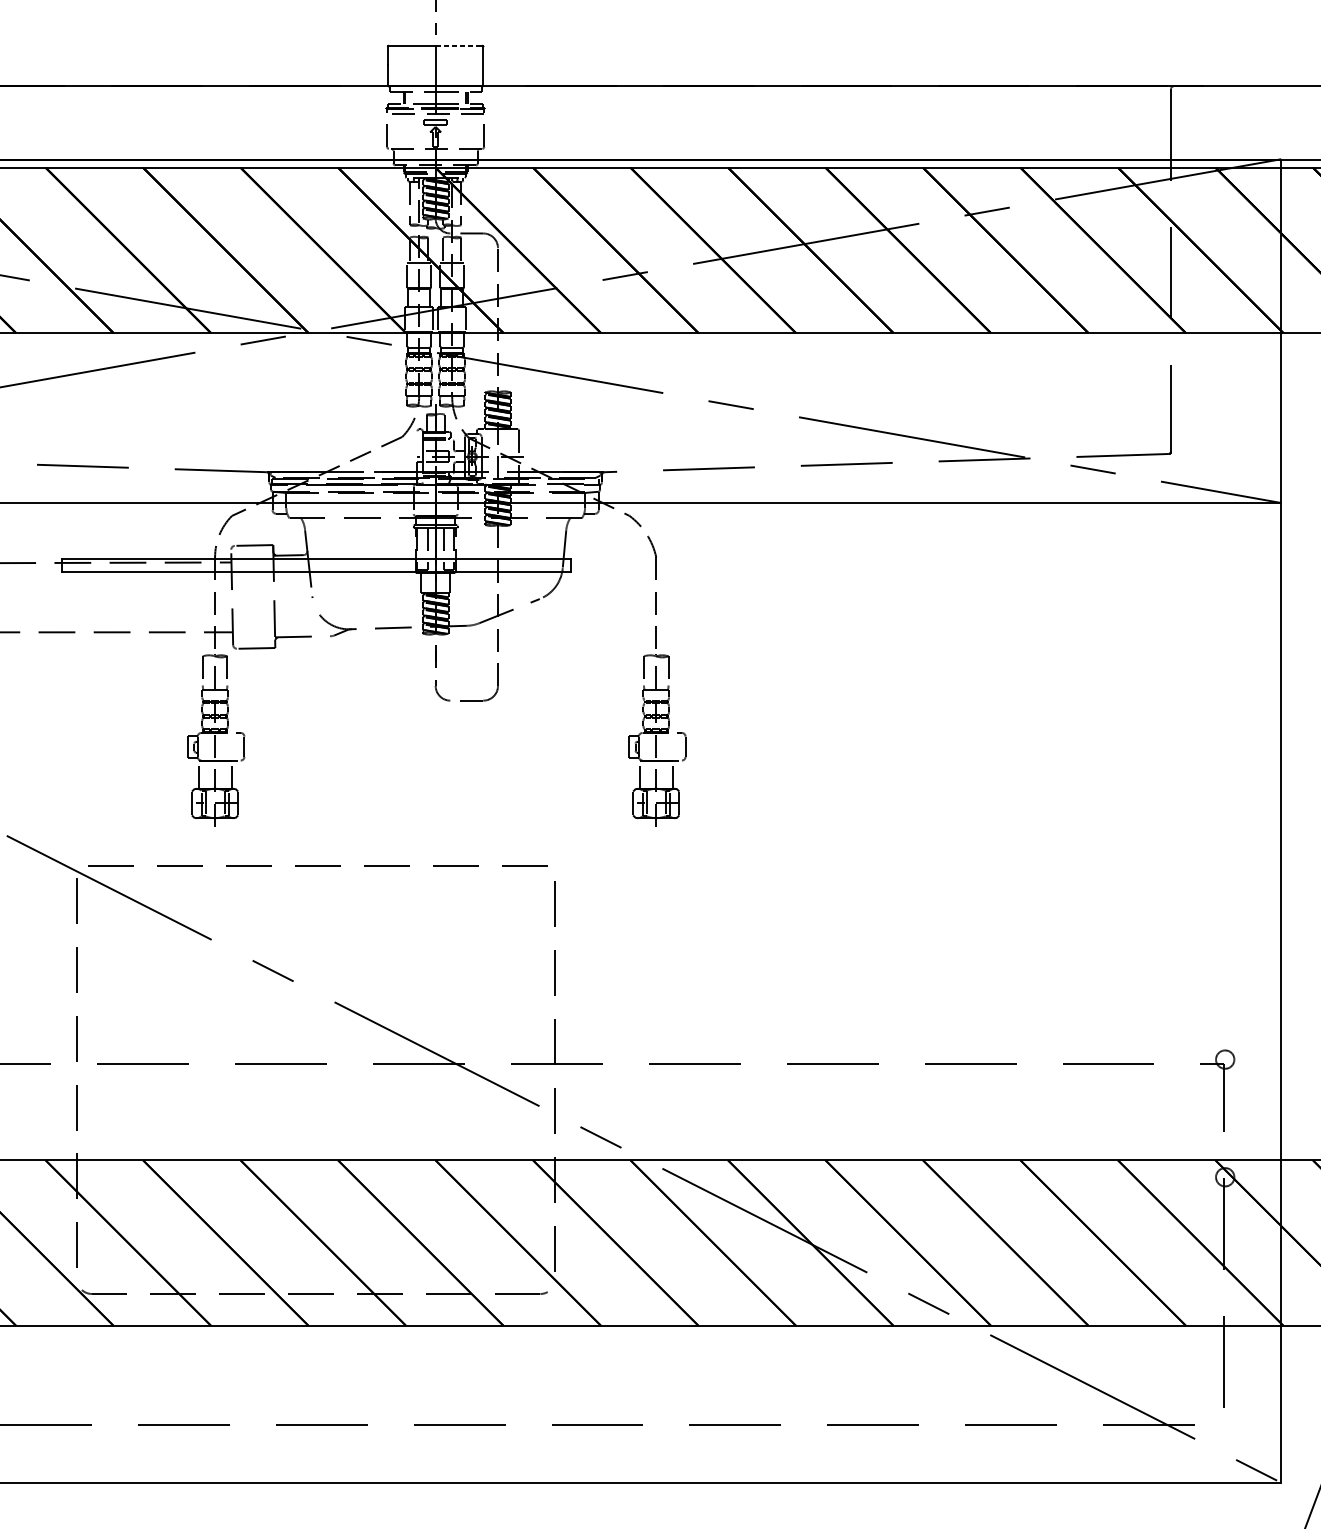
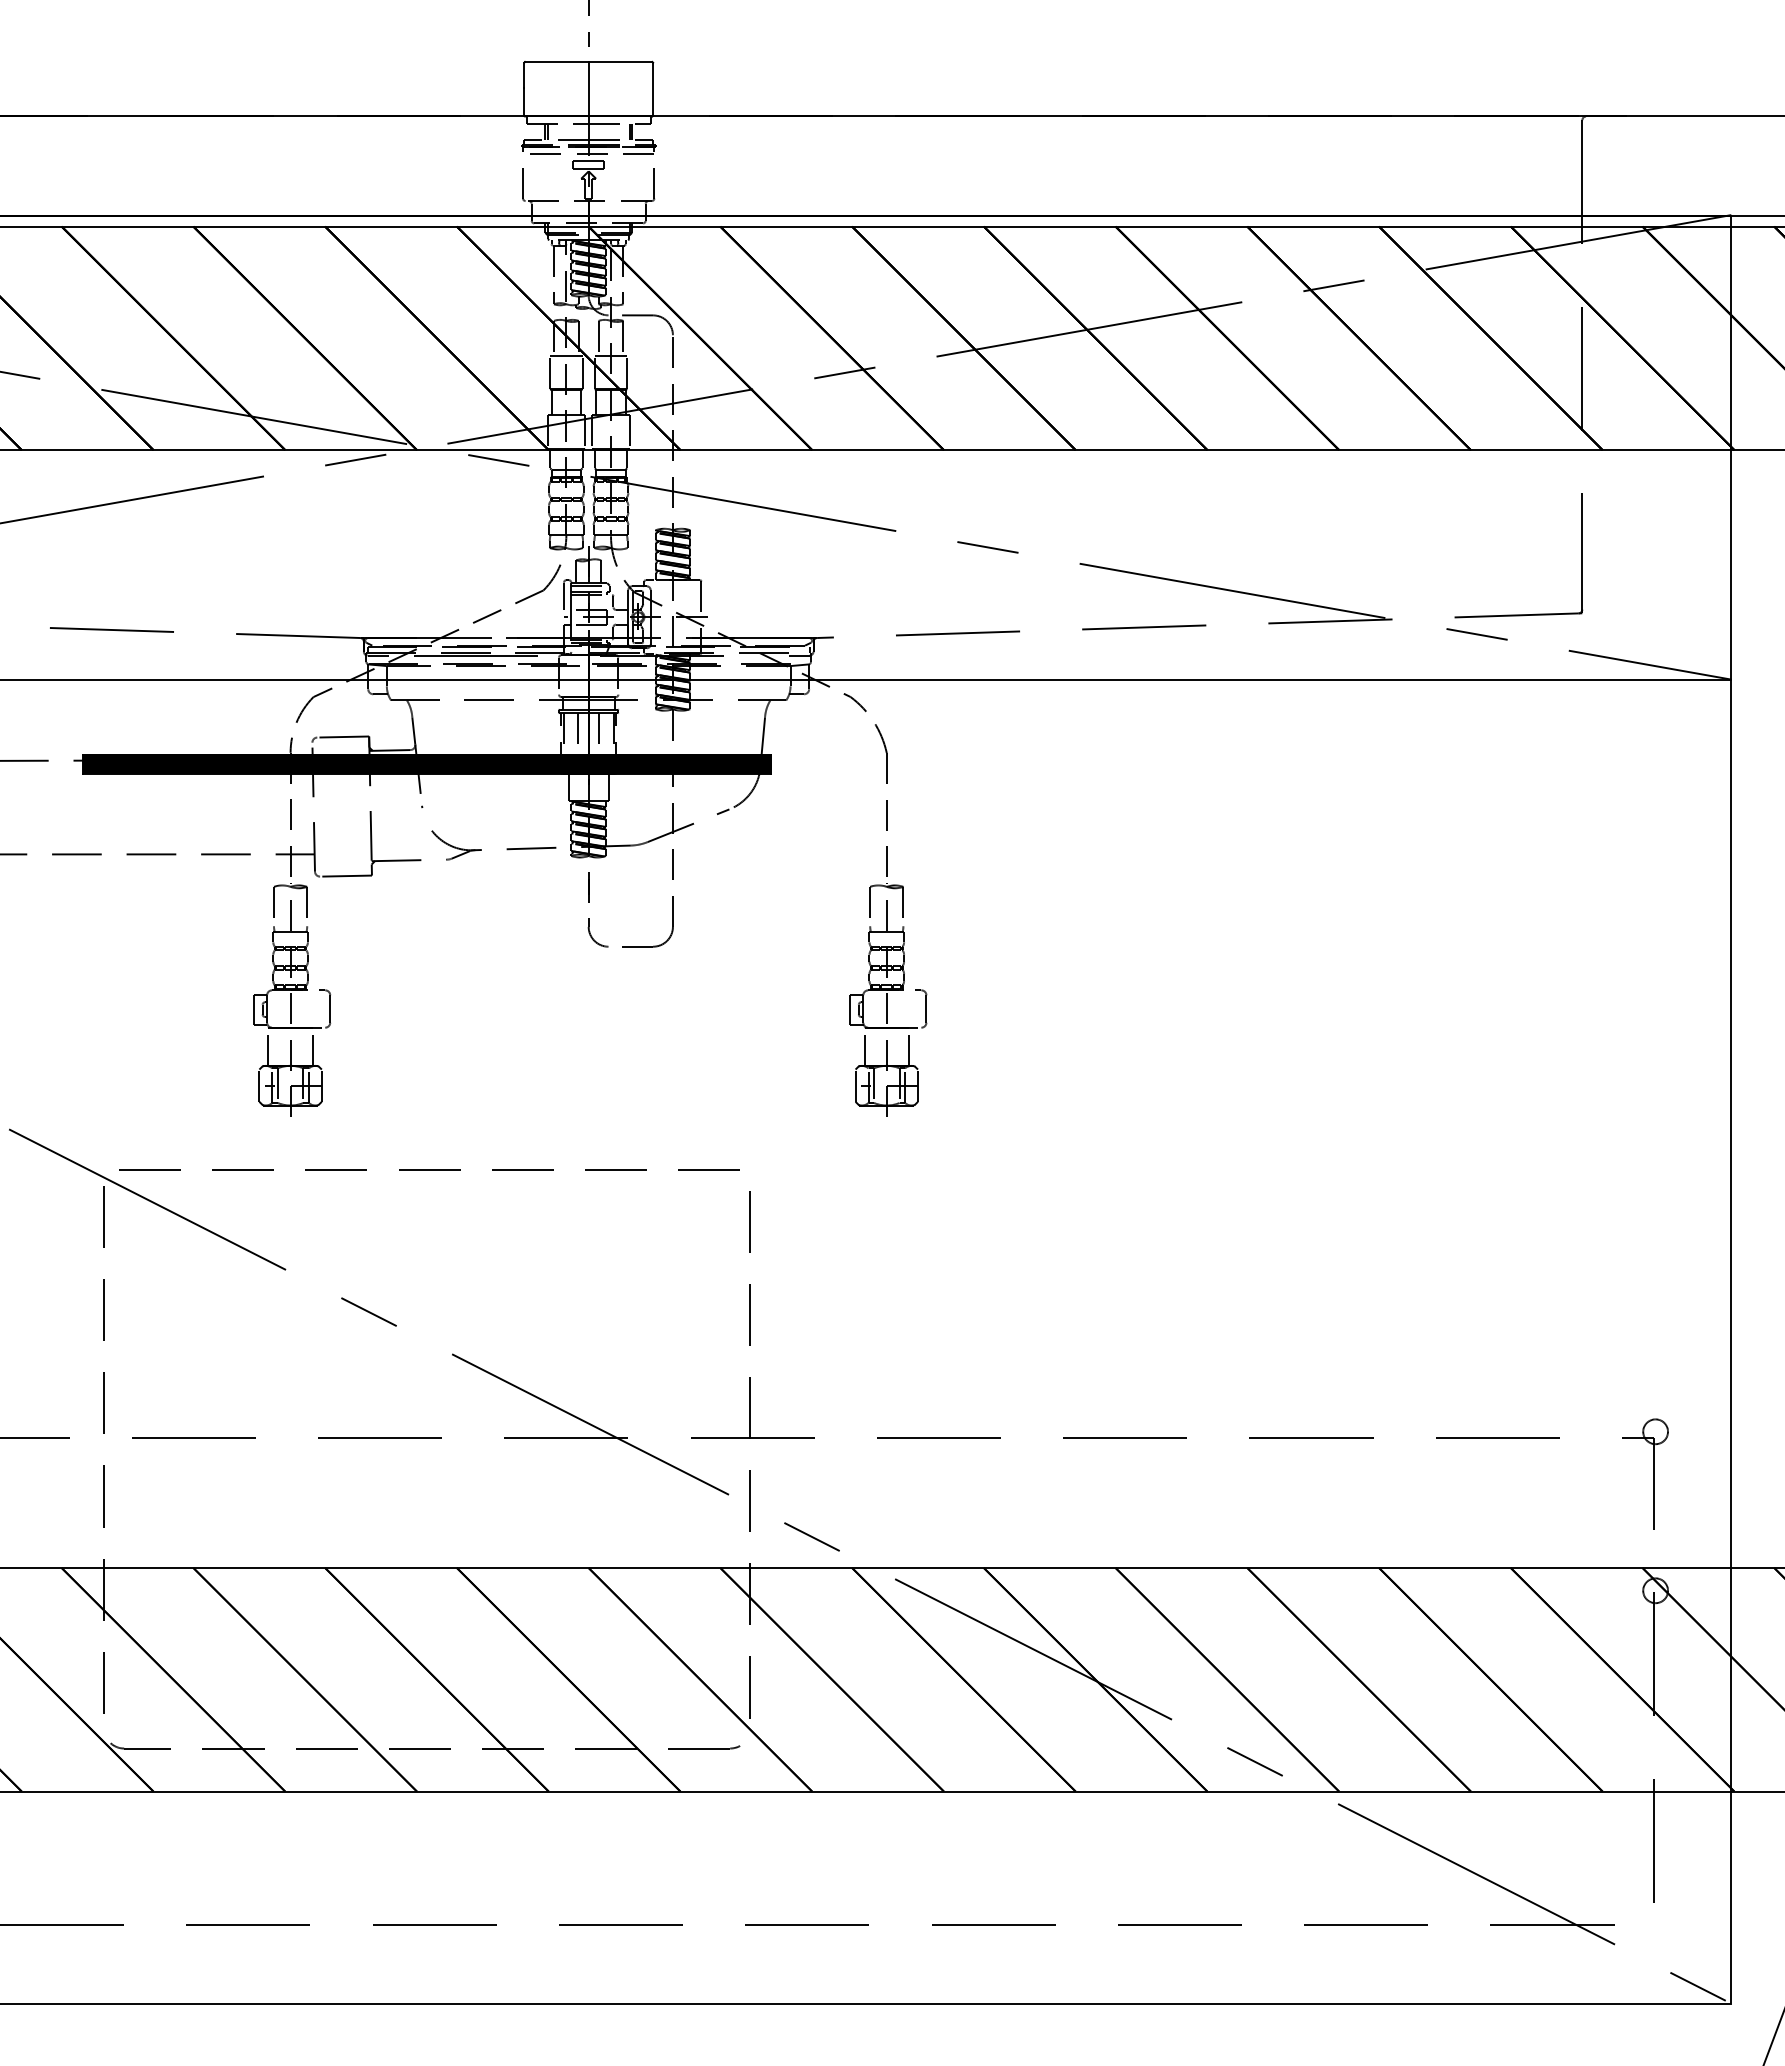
line: (459, 45) -> (620, 61), dashed -> solid
line: (417, 440) -> (563, 595), added
hatch: (316, 565) -> (427, 763), added

